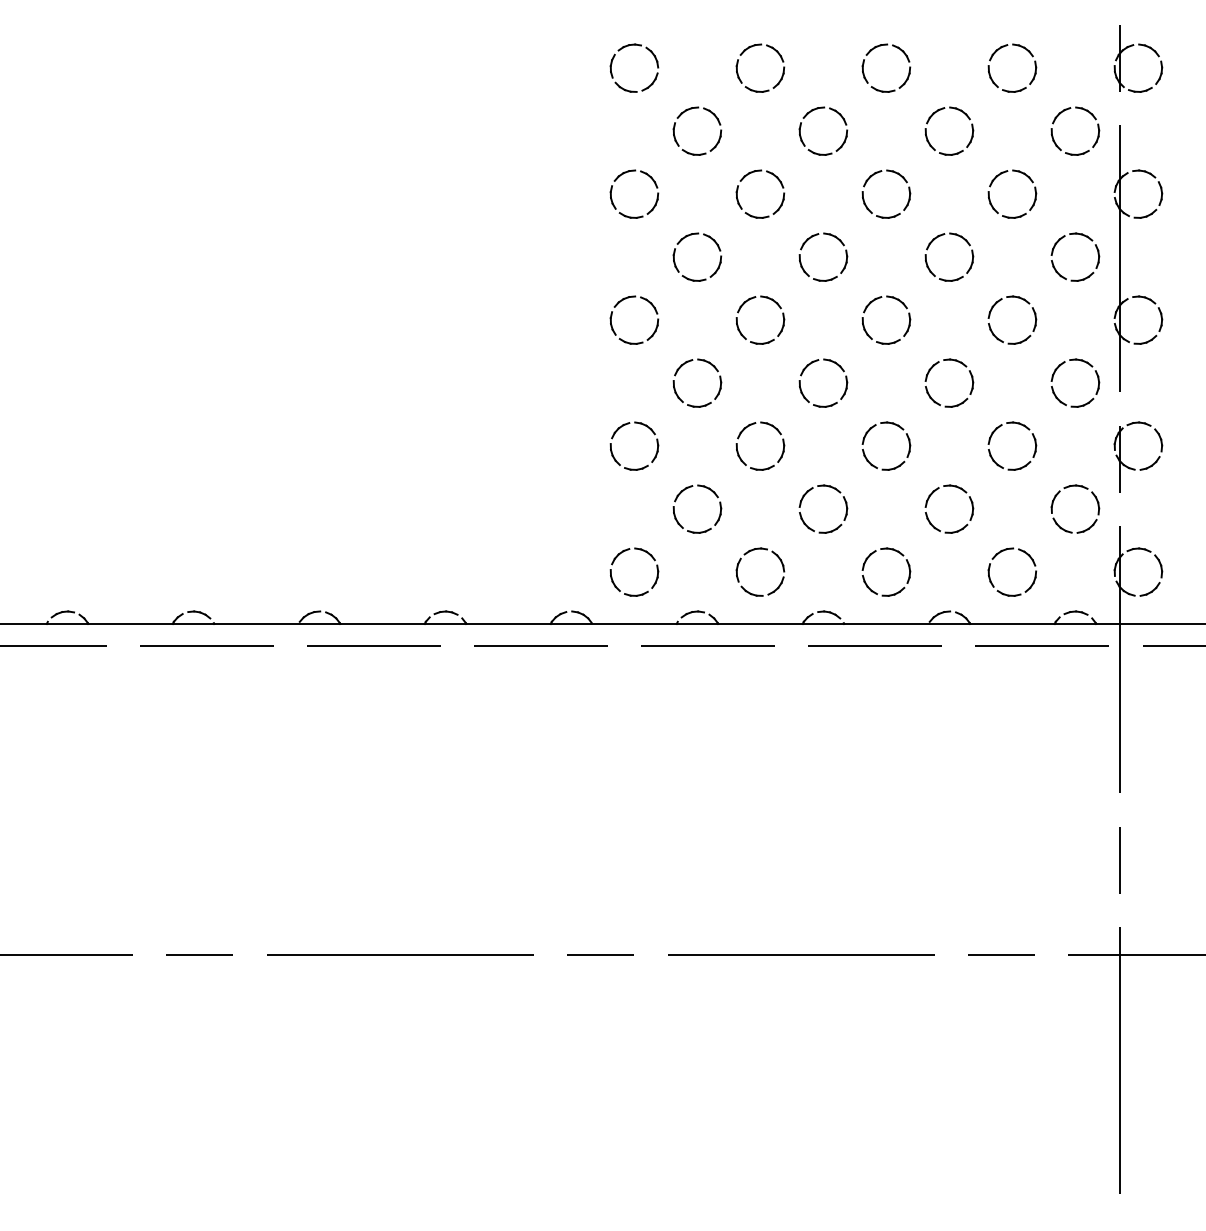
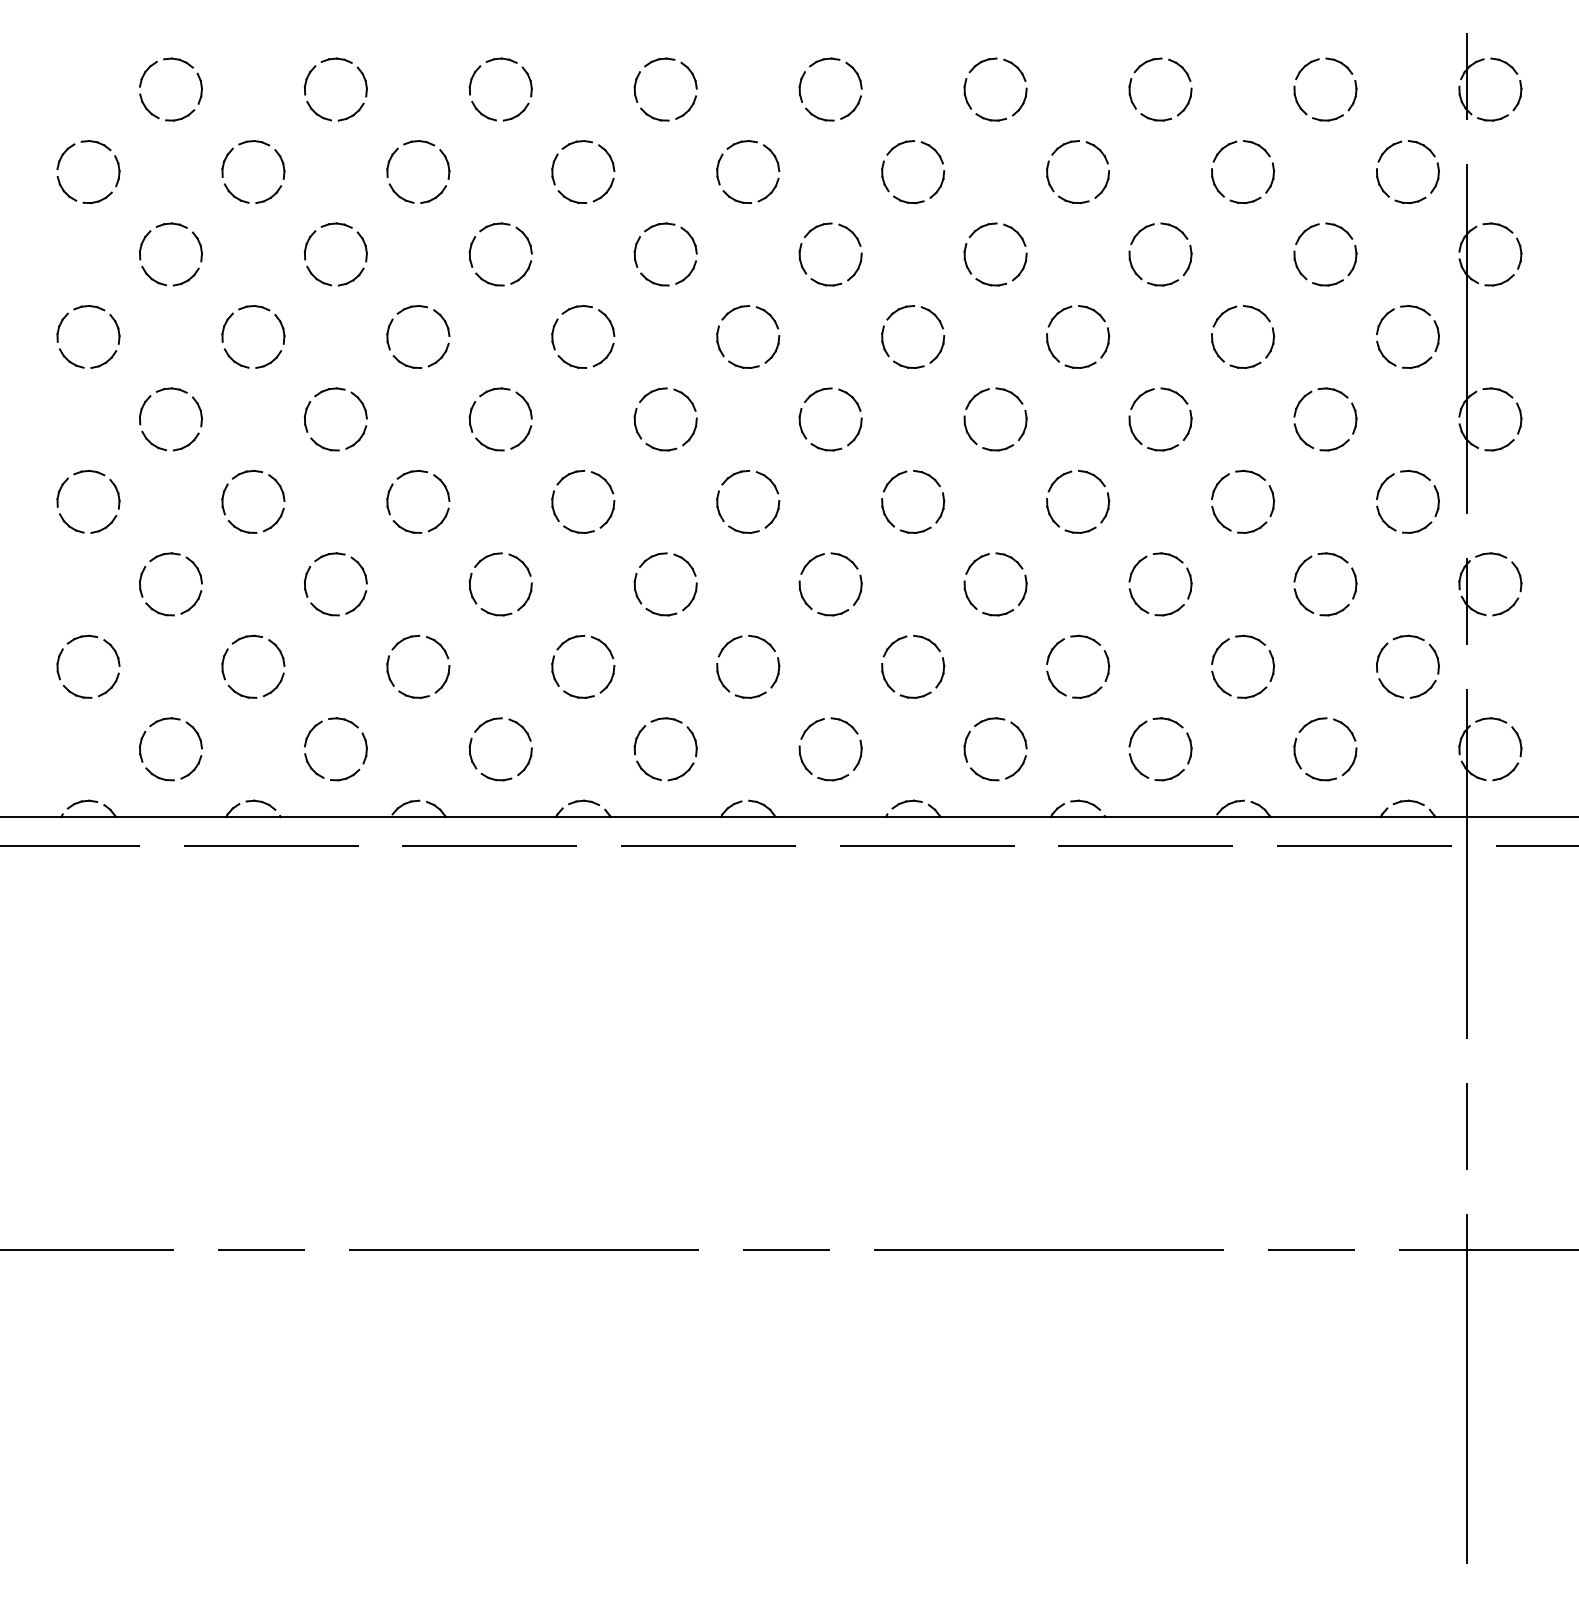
part: (320, 358) -> (419, 469), added

